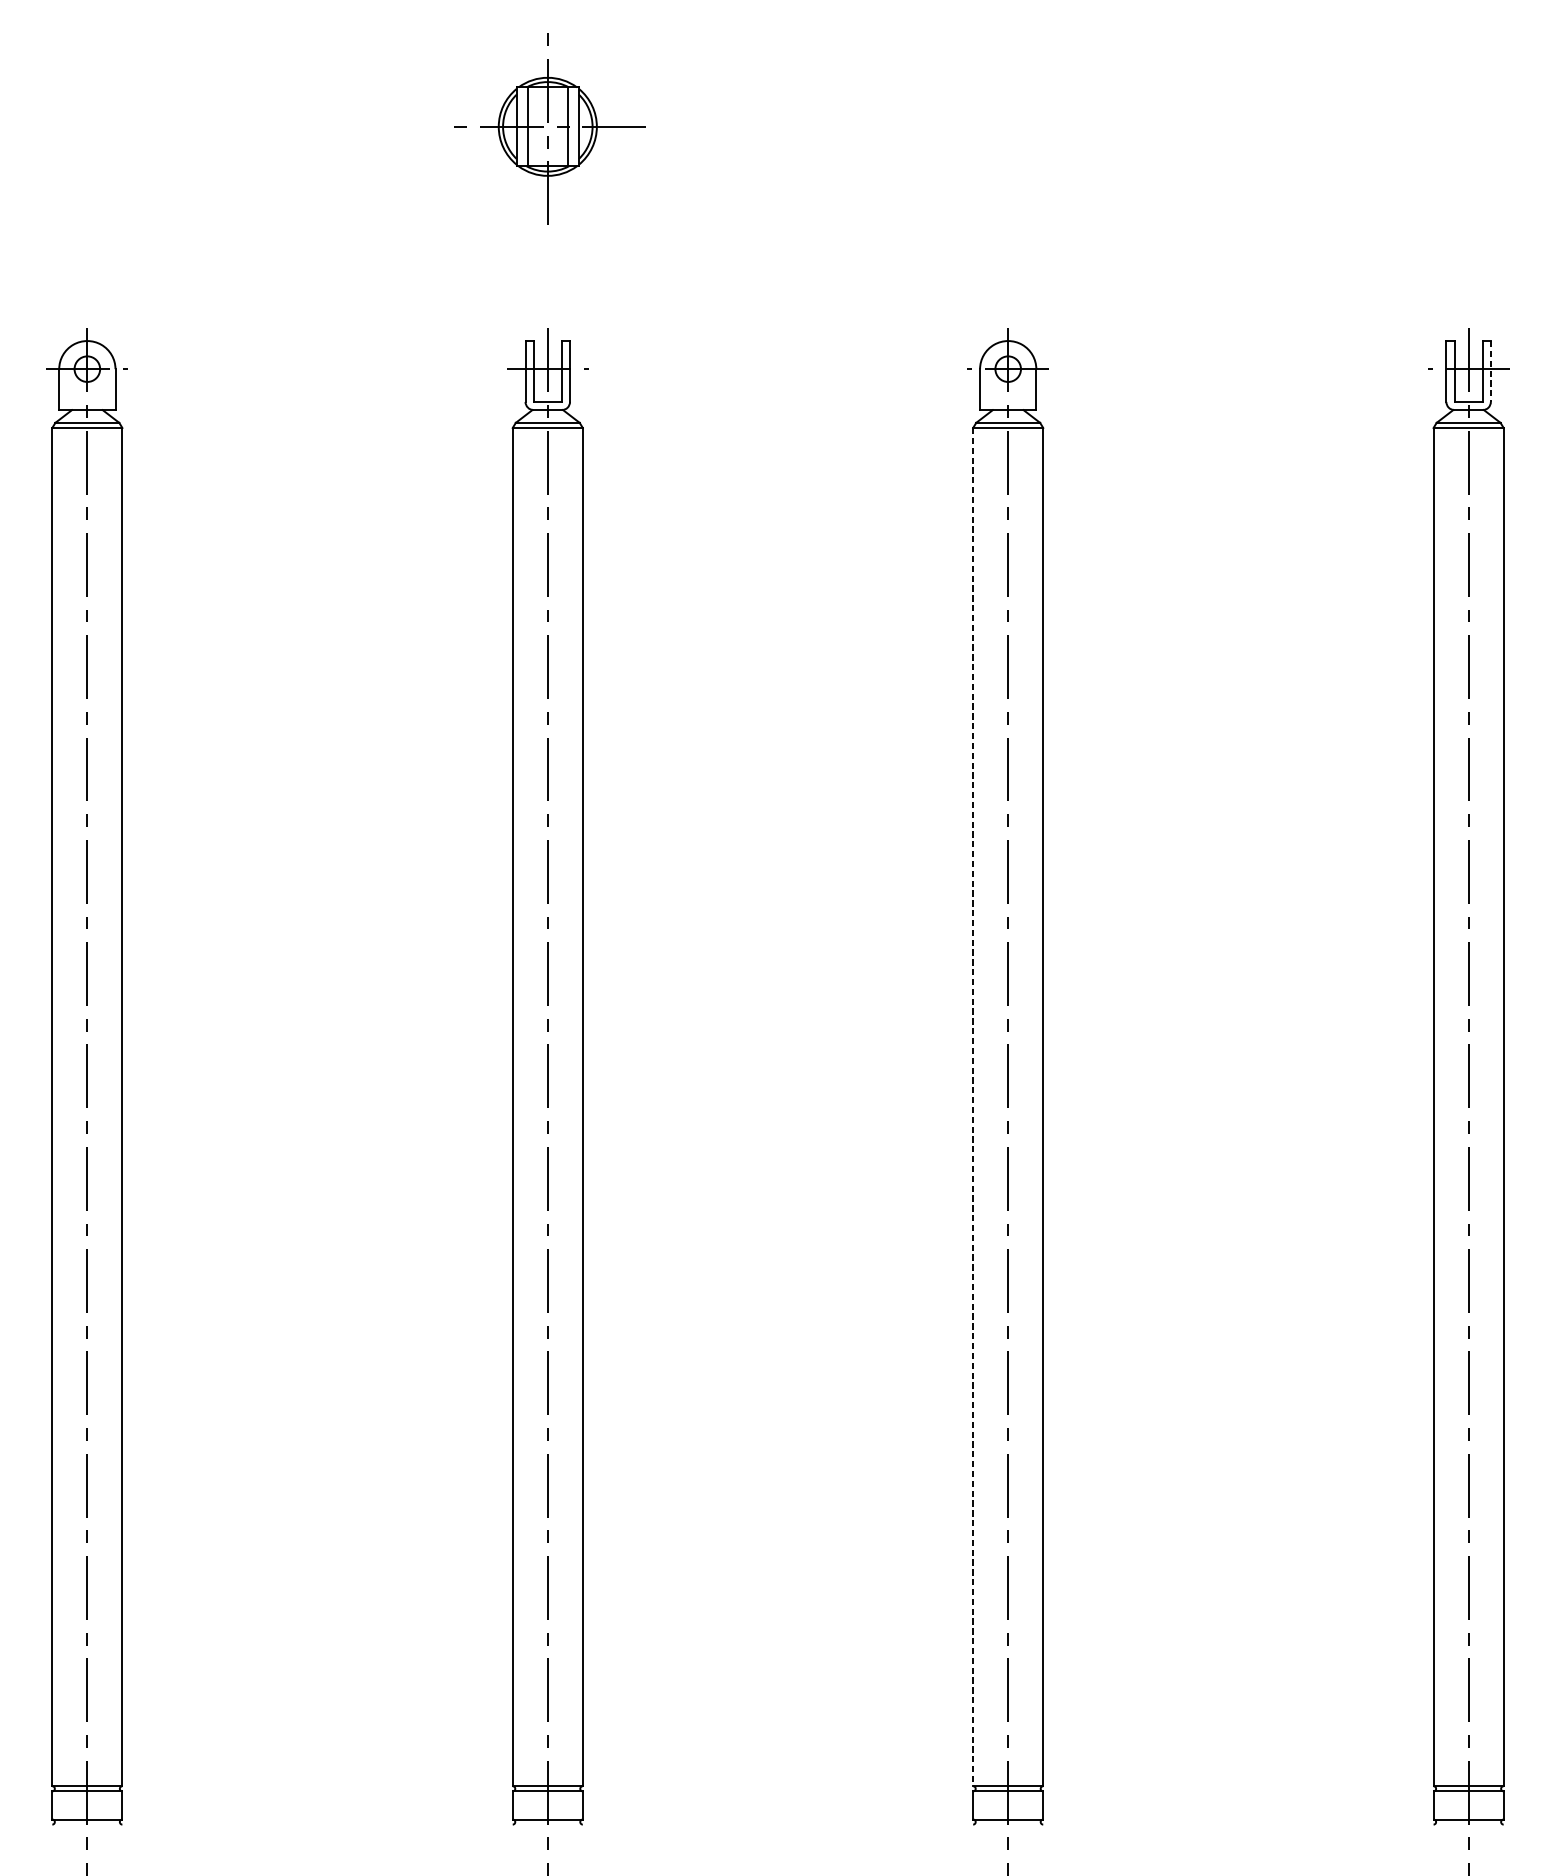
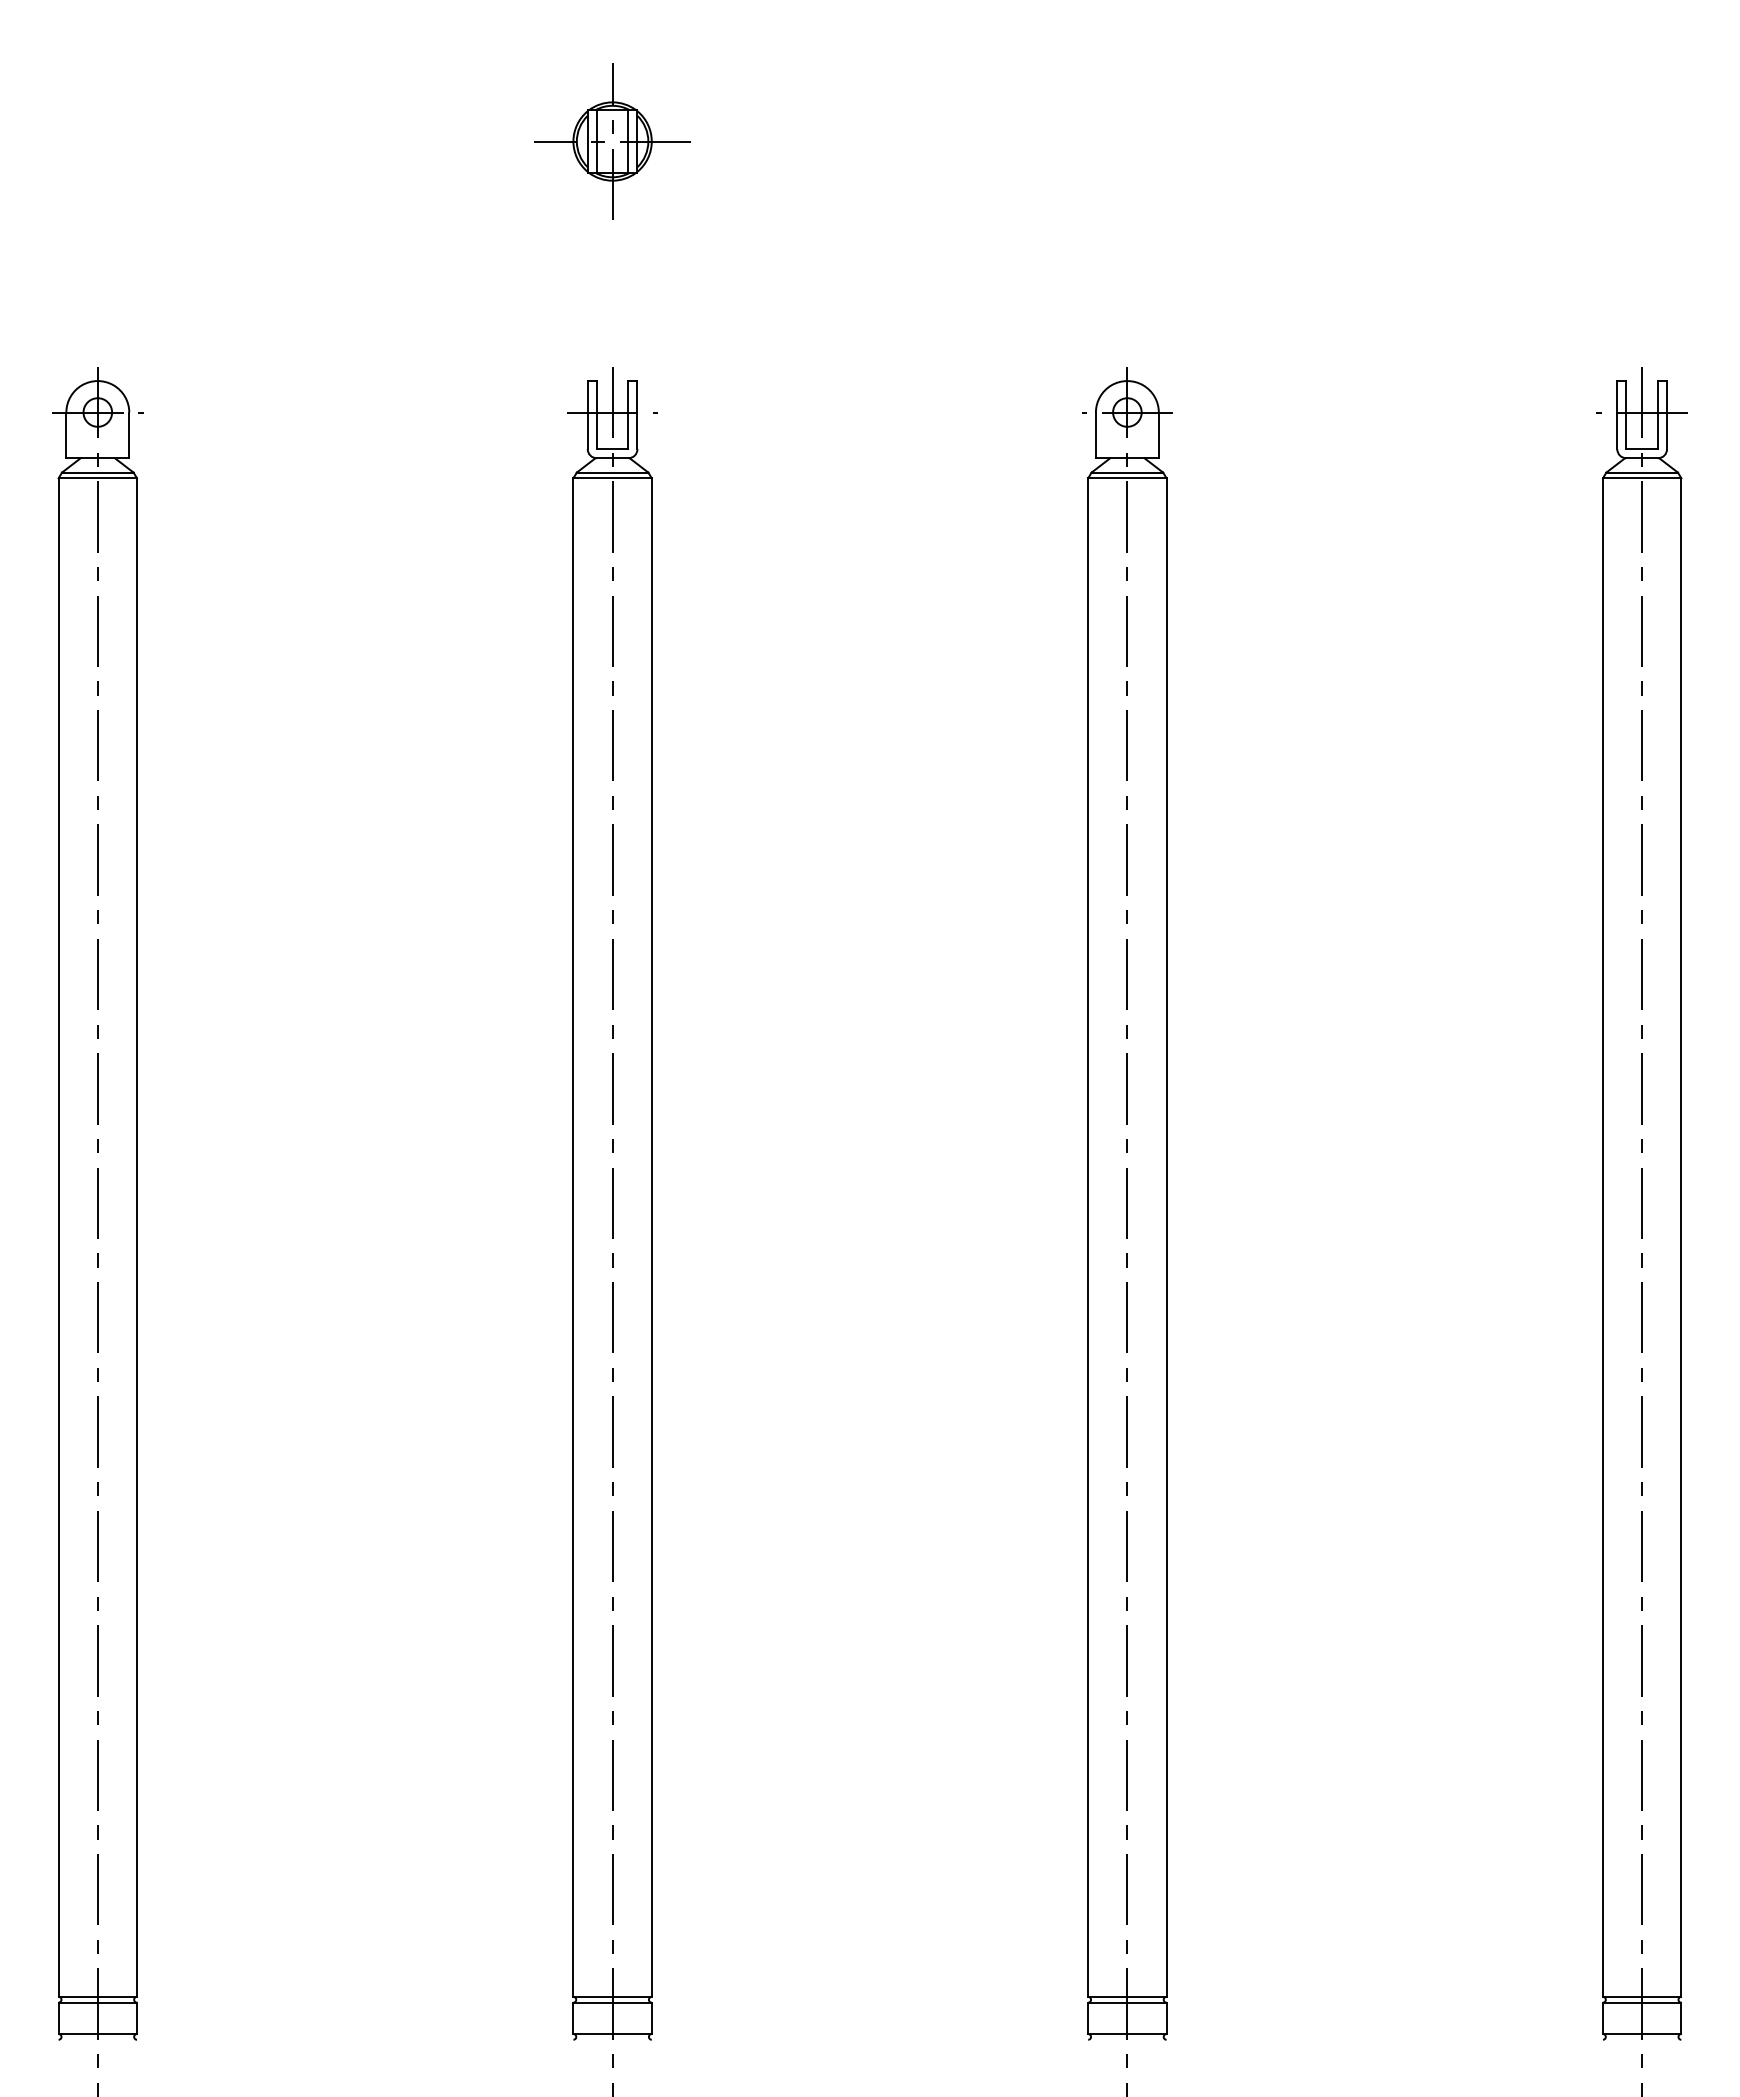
part: (547, 126) -> (612, 141), size x0.71
line: (1491, 371) -> (1667, 415), dashed -> solid
line: (973, 1107) -> (1088, 1238), dashed -> solid

